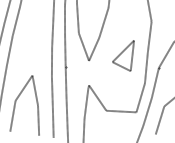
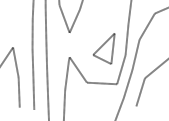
part: (123, 55) -> (104, 48), moved

